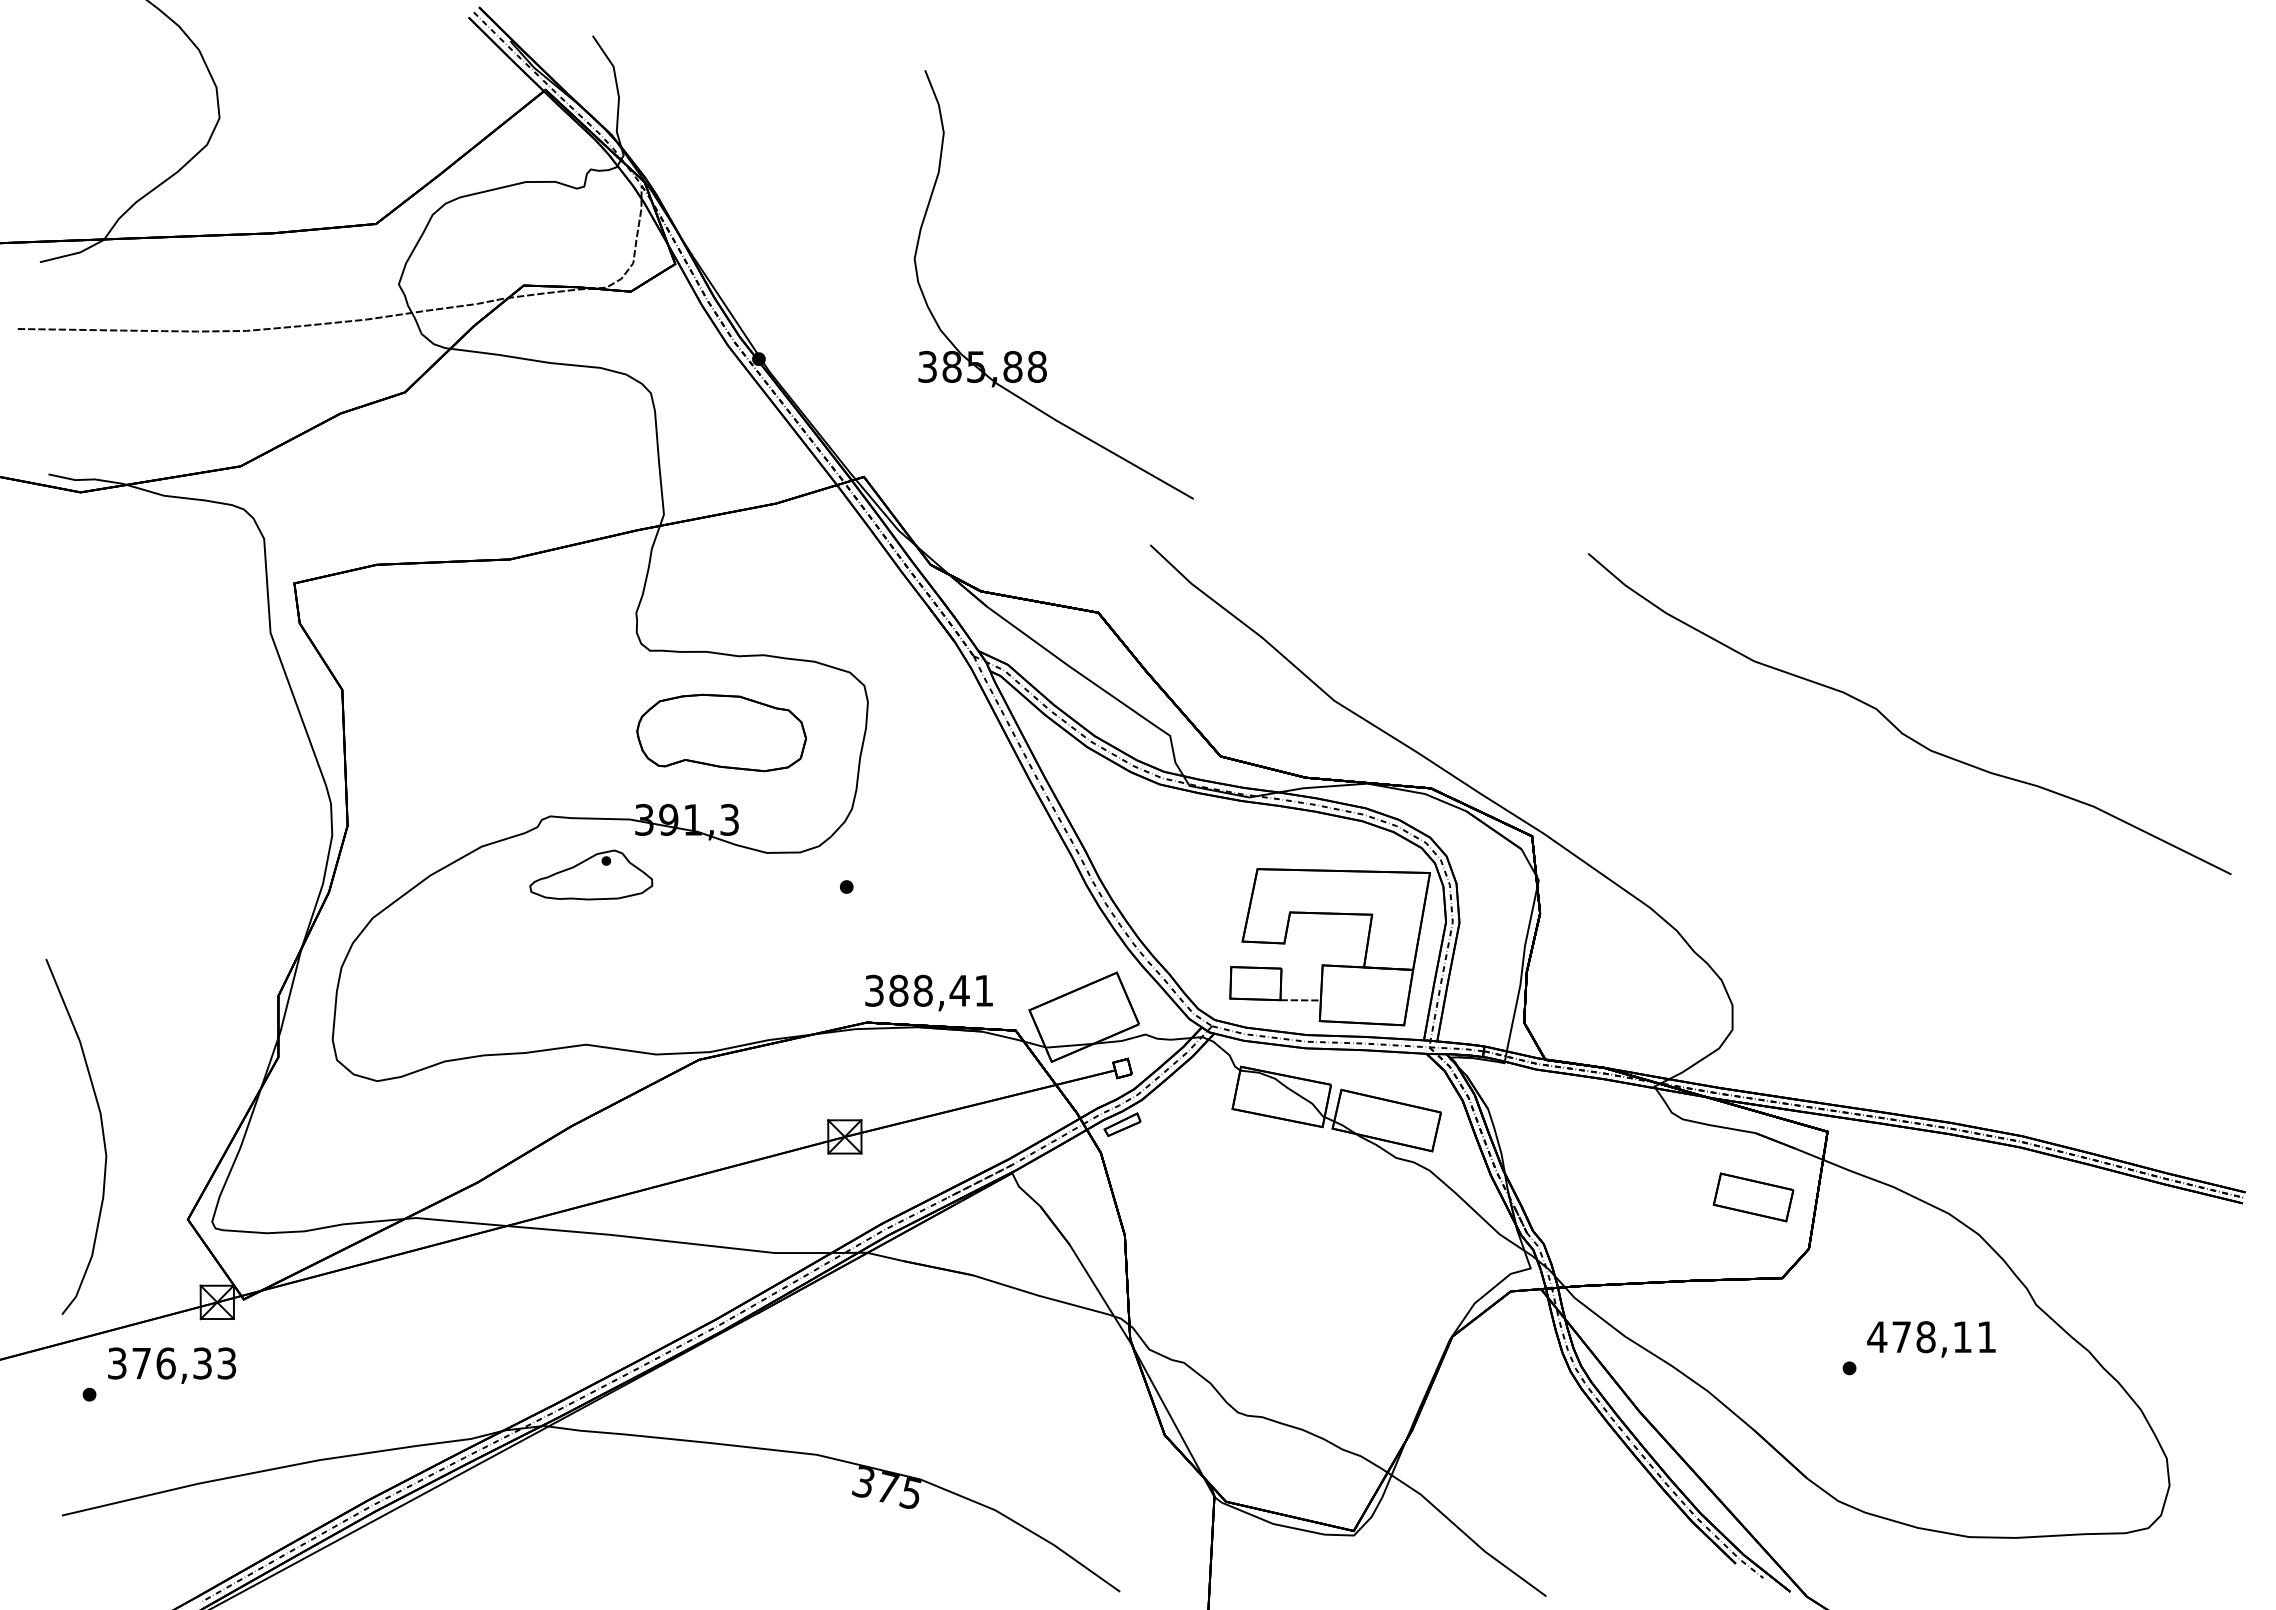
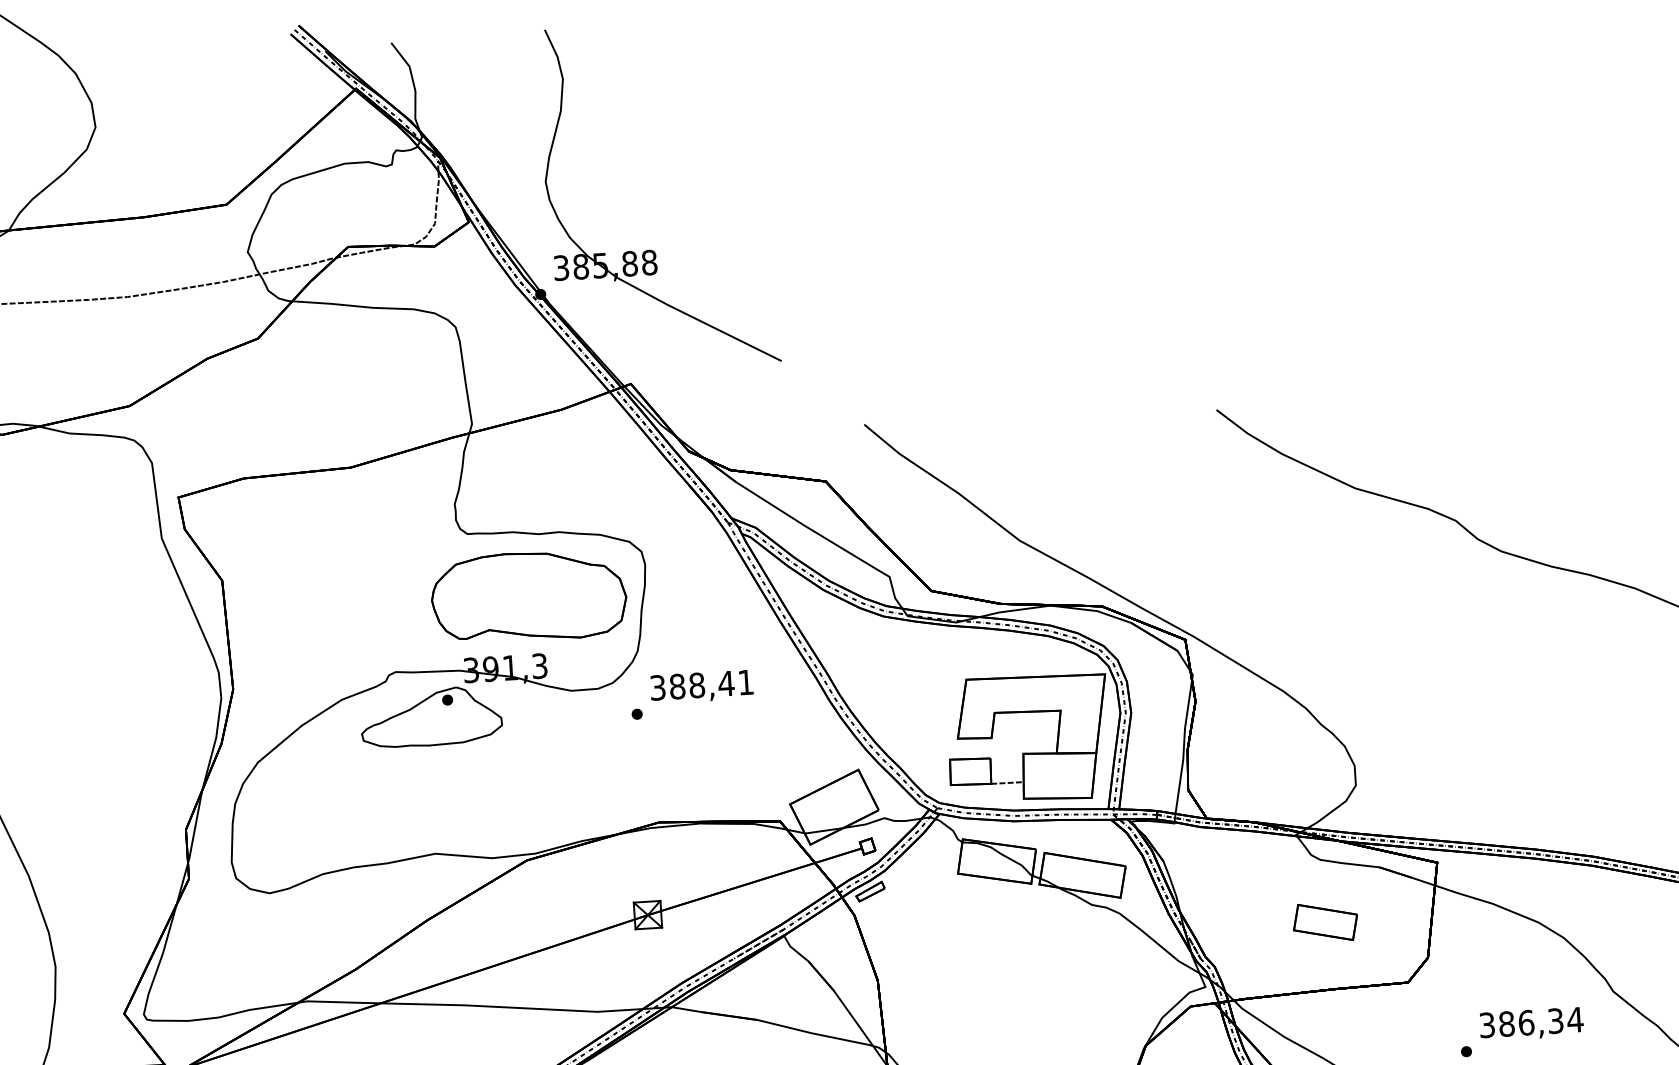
part: (1041, 351) -> (652, 250), moved
part: (721, 732) -> (528, 596), size x1.43
part: (591, 874) -> (431, 716), size x1.43
text: (928, 992) -> (701, 686), moved
part: (1753, 1197) -> (1325, 922), moved
text: (1932, 1337) -> (1531, 1022), 478,11 -> 386,34

